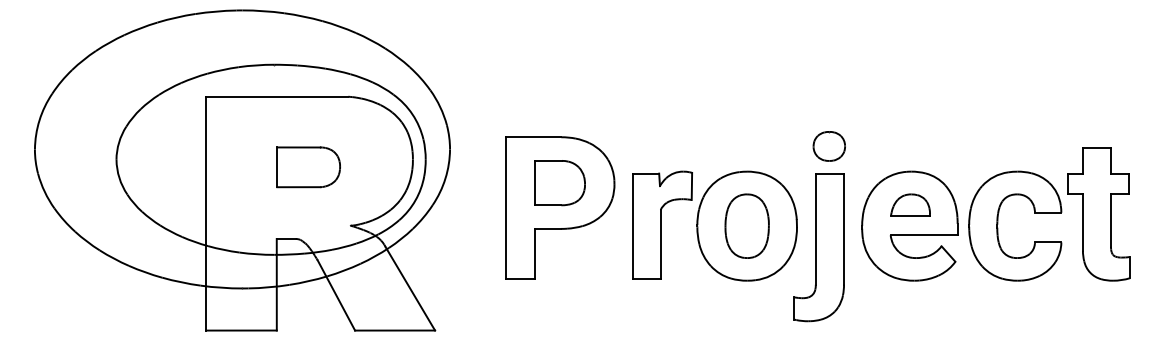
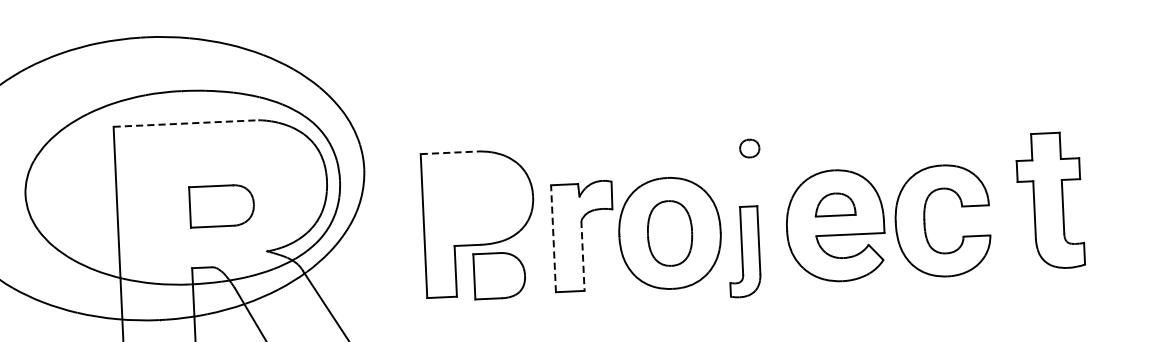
line: (277, 96) -> (186, 123), solid -> dashed
line: (533, 137) -> (448, 153), solid -> dashed
part: (828, 146) -> (749, 148), size x0.6
part: (308, 167) -> (221, 206), moved
part: (559, 183) -> (499, 276), moved
part: (1098, 214) -> (1050, 201), moved
line: (632, 226) -> (553, 239), solid -> dashed
line: (660, 244) -> (582, 256), solid -> dashed
part: (818, 247) -> (743, 251), size x0.6

